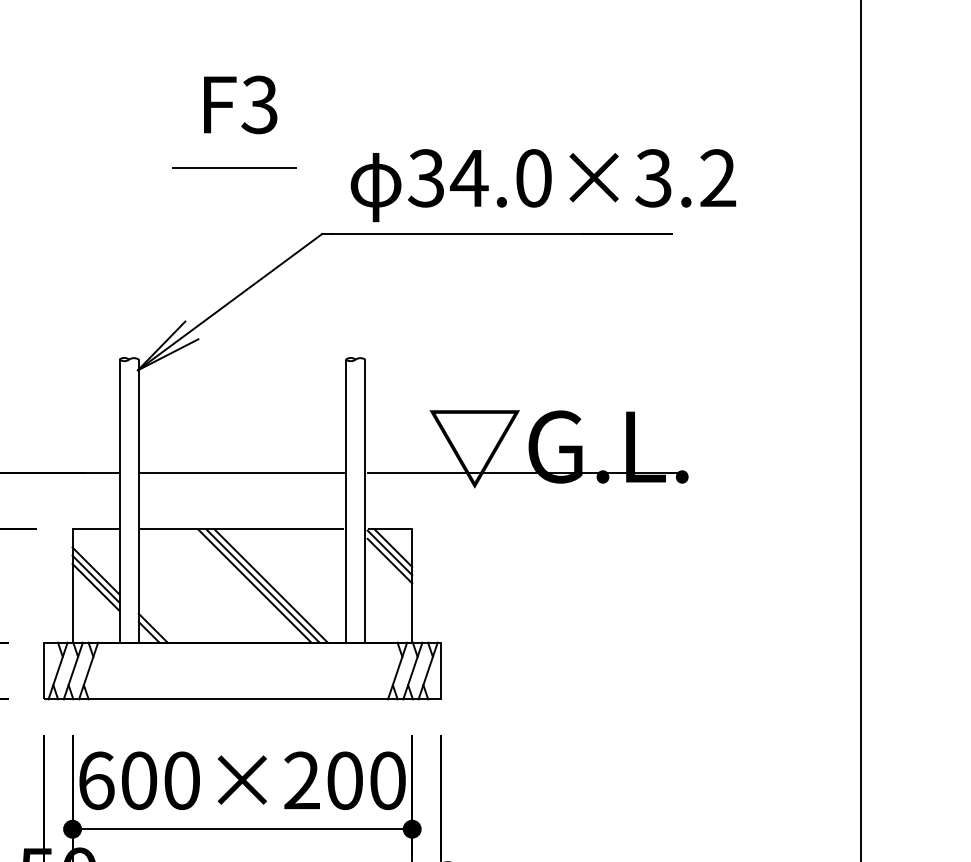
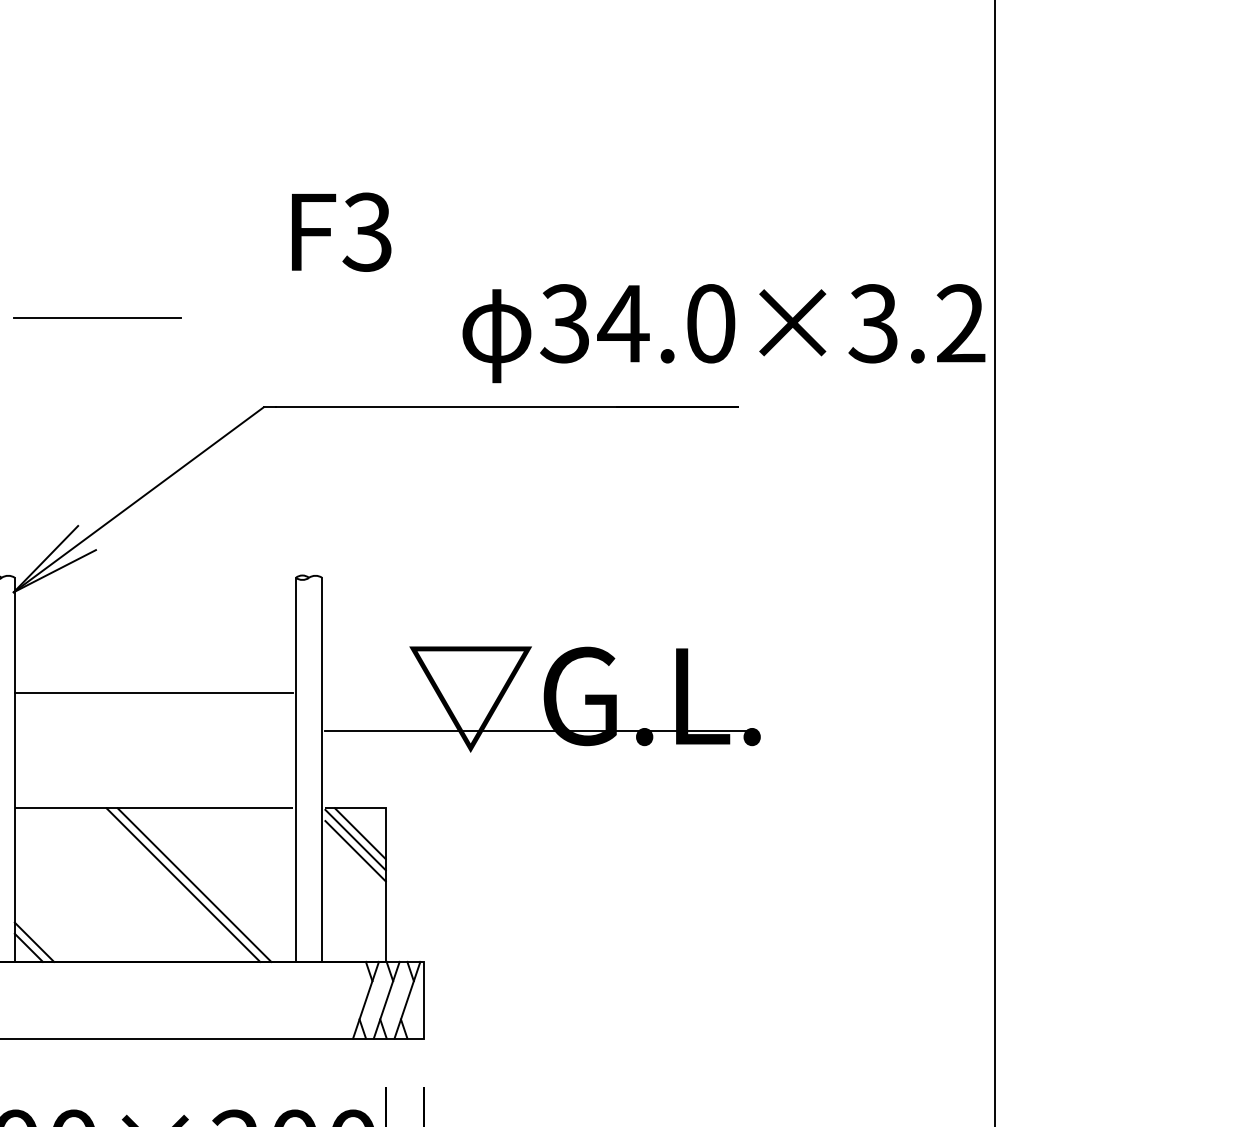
text: (240, 104) -> (341, 231), moved
line: (234, 167) -> (97, 317), moved
text: (542, 185) -> (722, 333), moved
line: (240, 472) -> (152, 692), moved
line: (254, 585) -> (171, 884), removed

